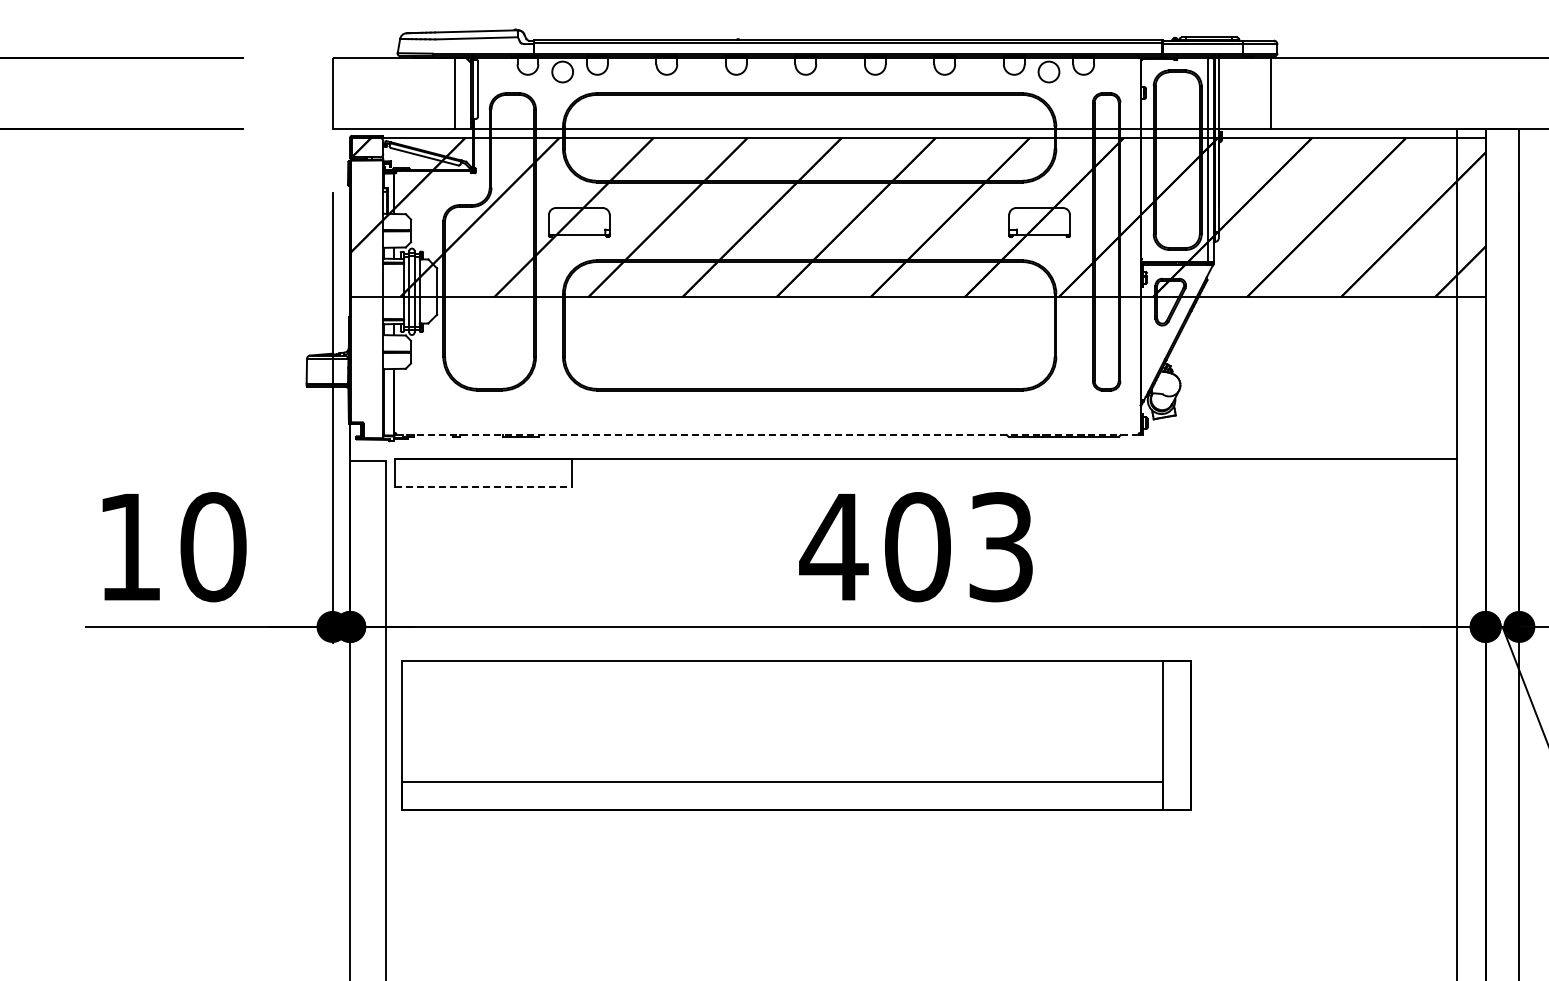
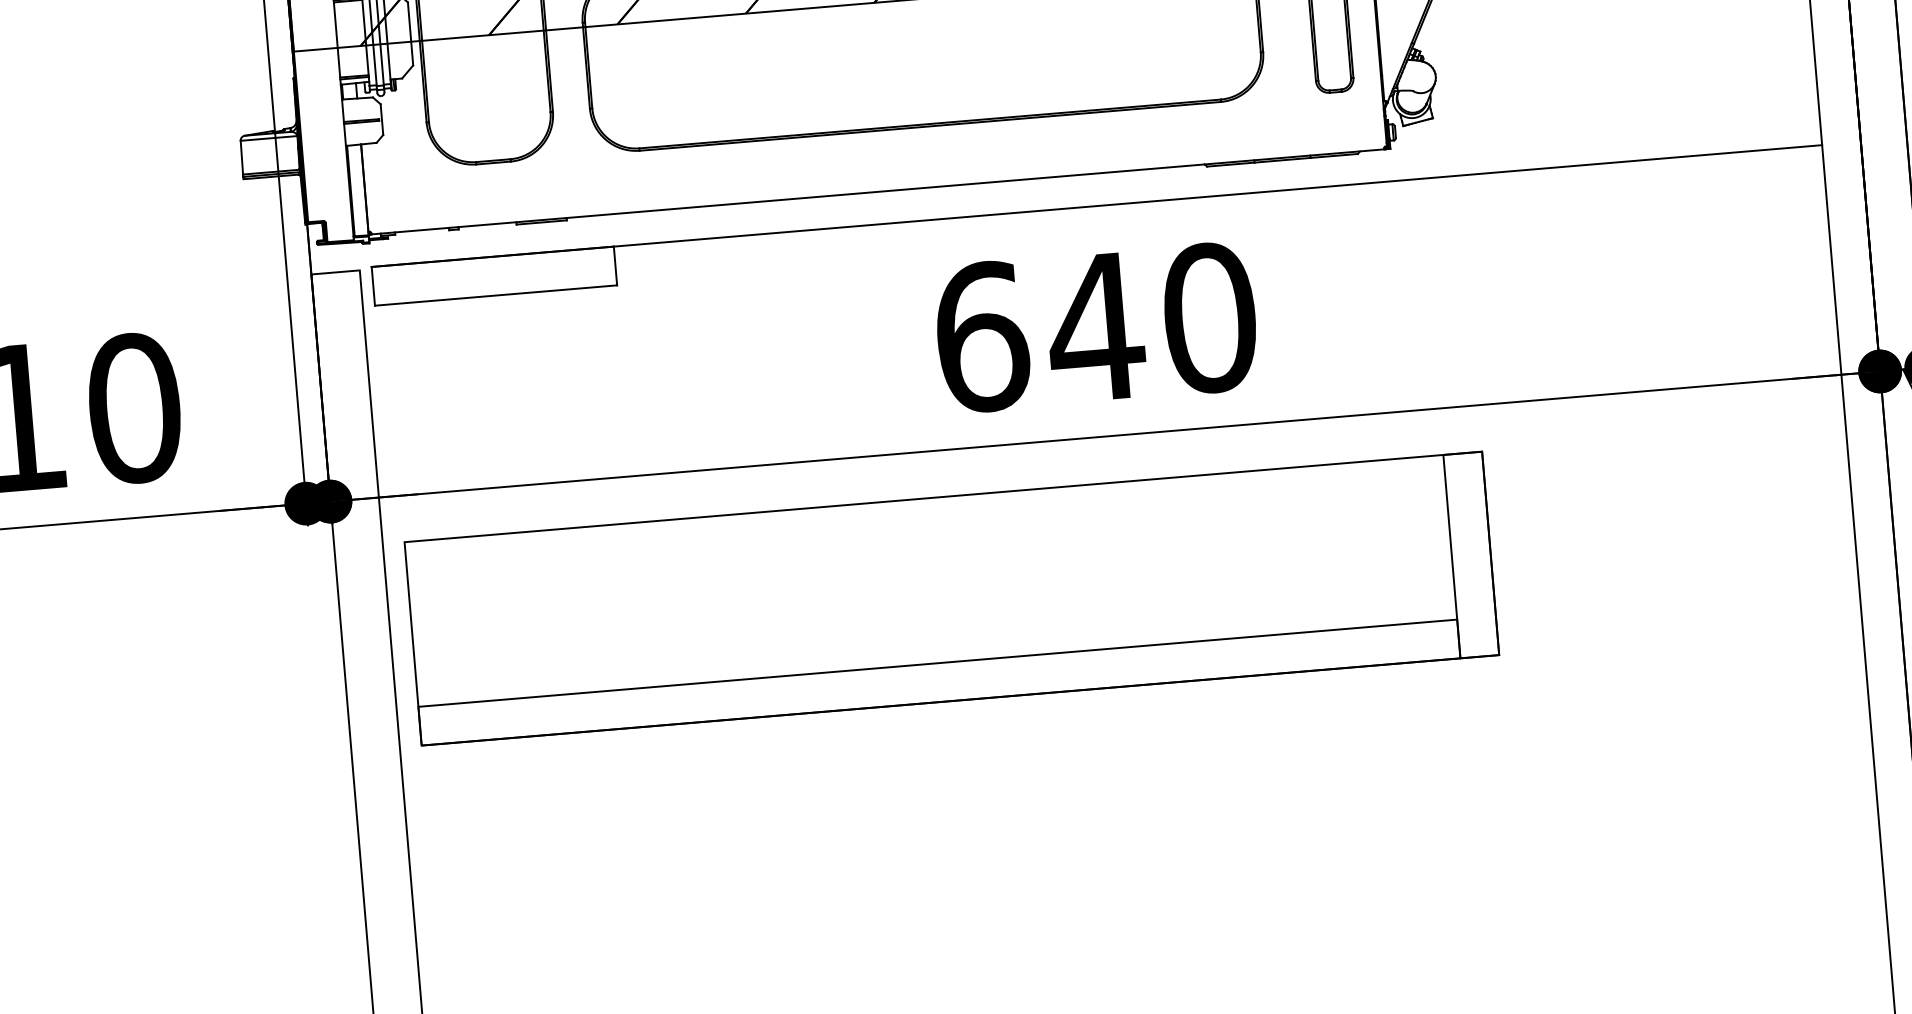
line: (766, 435) -> (876, 192), dashed -> solid
line: (483, 487) -> (496, 296), dashed -> solid
text: (916, 547) -> (1094, 328), 403 -> 640

